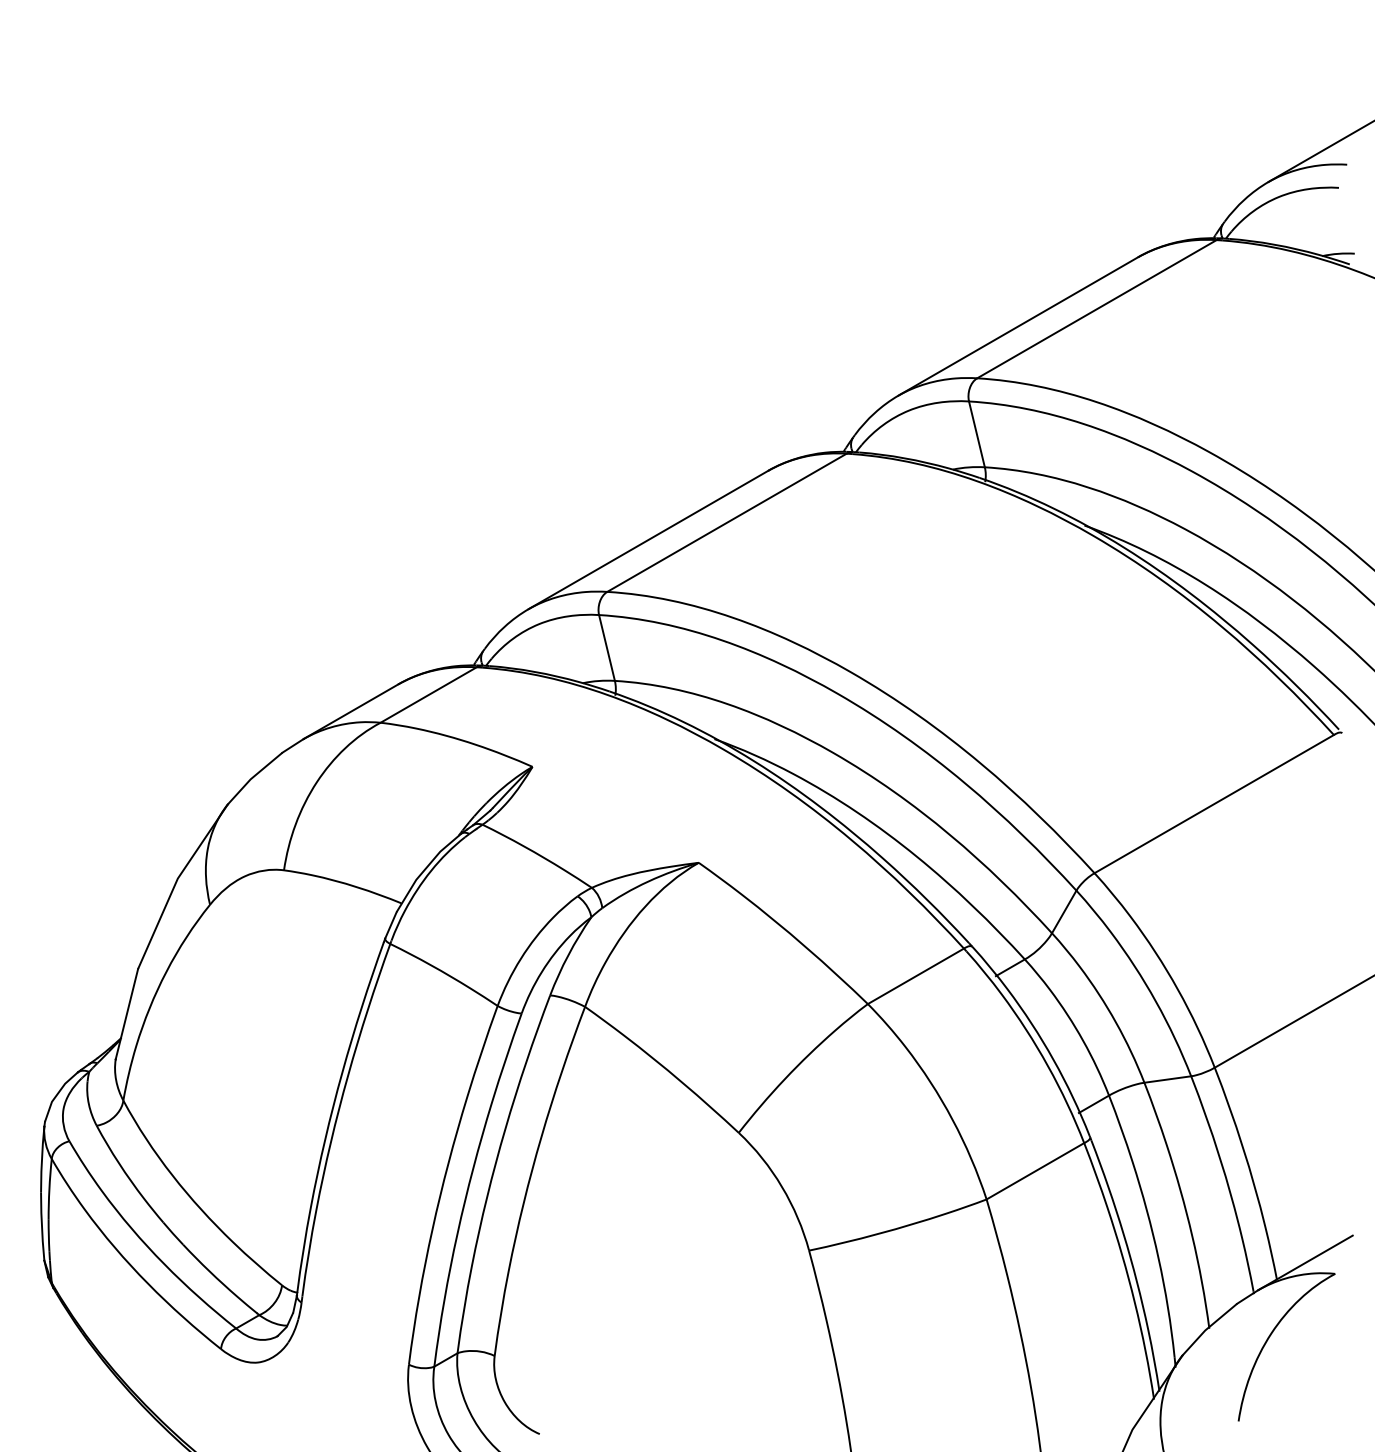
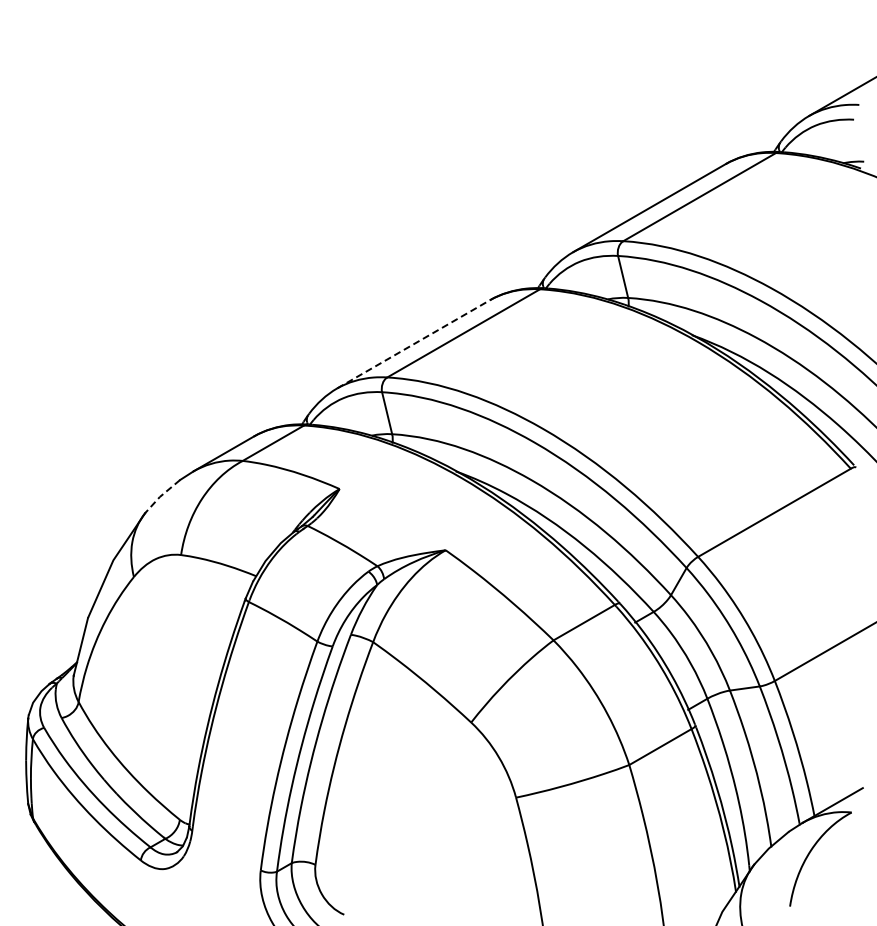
line: (649, 540) -> (414, 344), solid -> dashed
line: (253, 776) -> (161, 495), solid -> dashed

